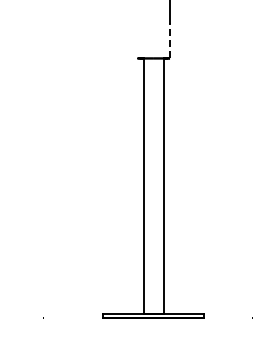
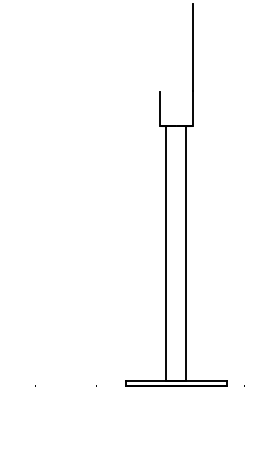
line: (170, 40) -> (192, 108), dashed -> solid
line: (137, 41) -> (159, 109), added

